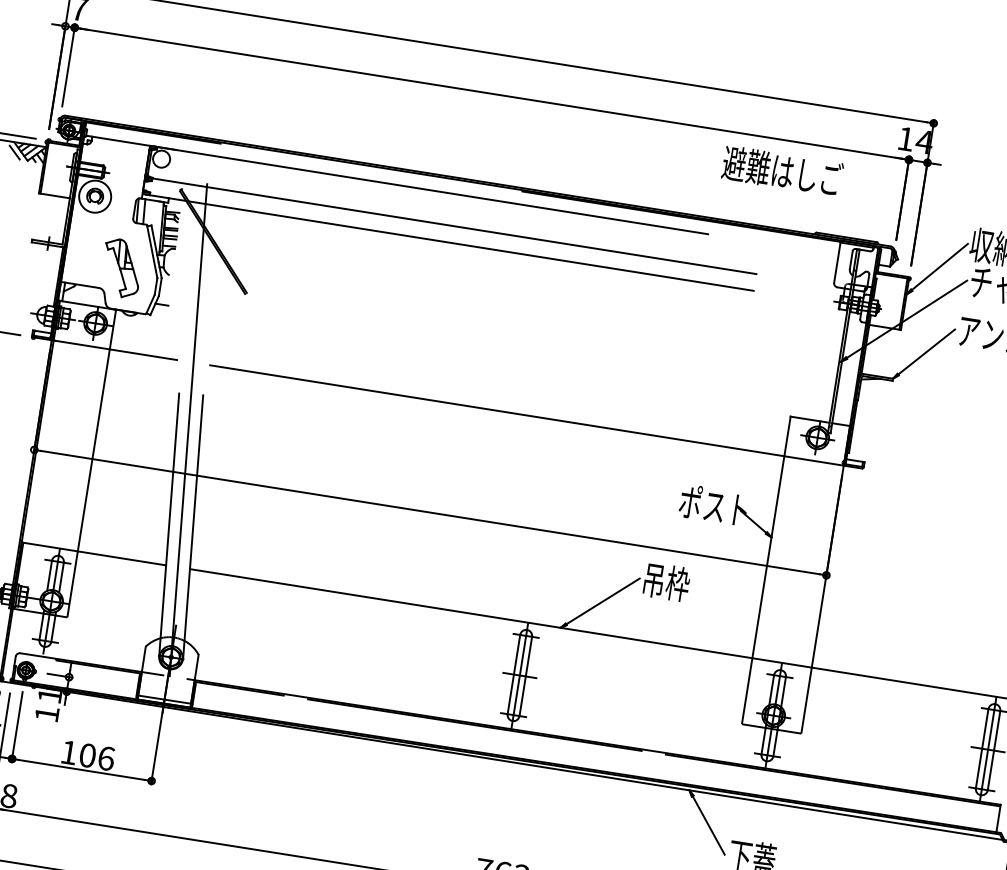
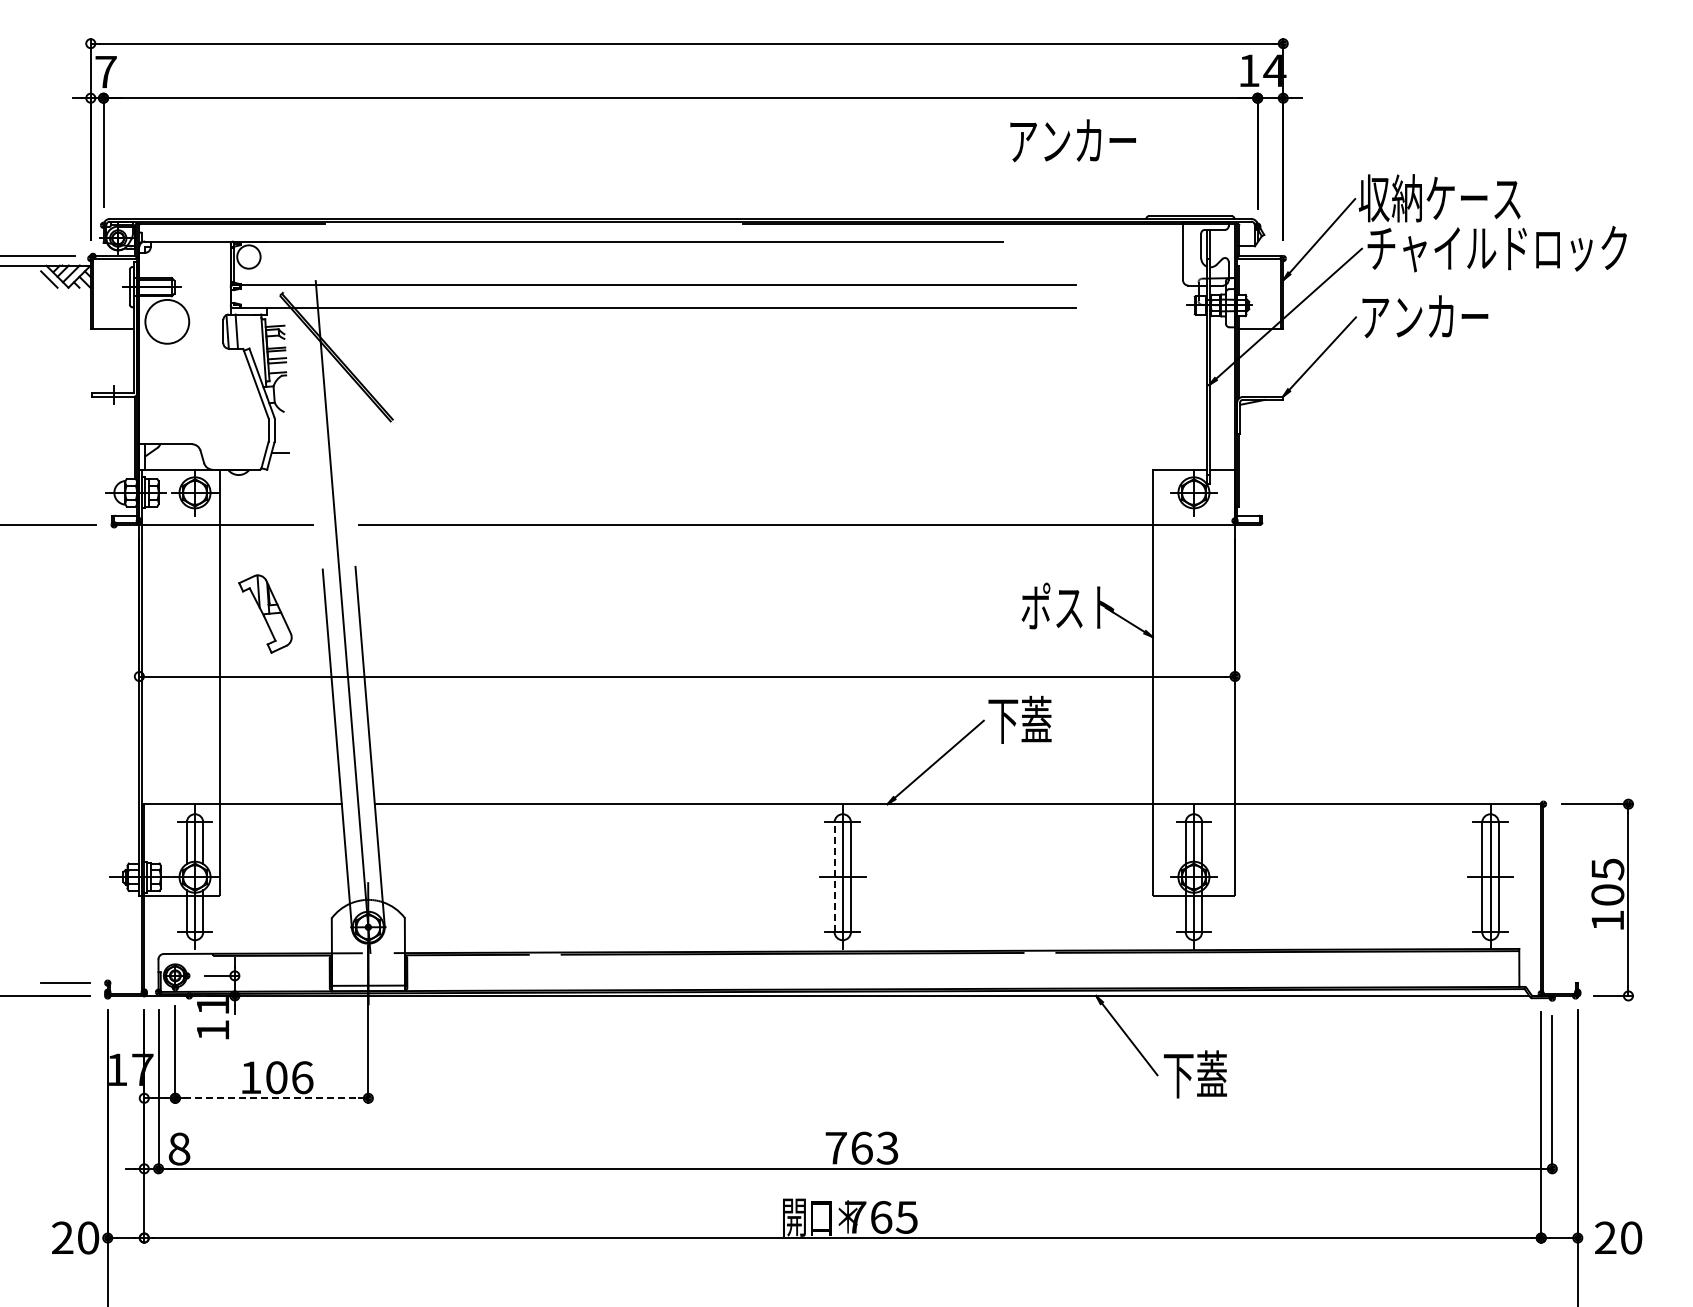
text: (782, 171) -> (1089, 140), 避難はしご -> アンカー
part: (95, 195) -> (167, 320), removed
part: (121, 268) -> (265, 613), moved
text: (666, 581) -> (1020, 719), 吊枠 -> 下蓋
line: (513, 674) -> (834, 877), solid -> dashed
line: (82, 770) -> (272, 1098), solid -> dashed

